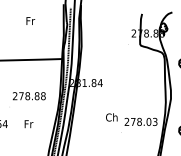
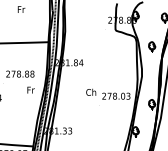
text: (28, 123) -> (30, 89), moved

